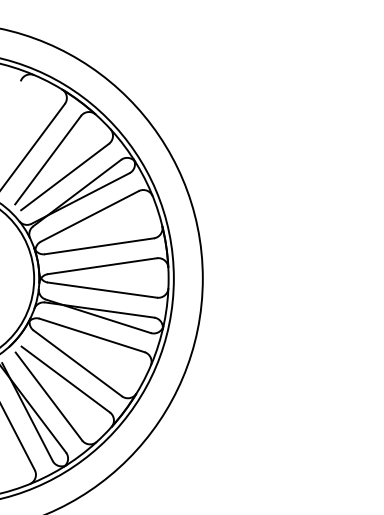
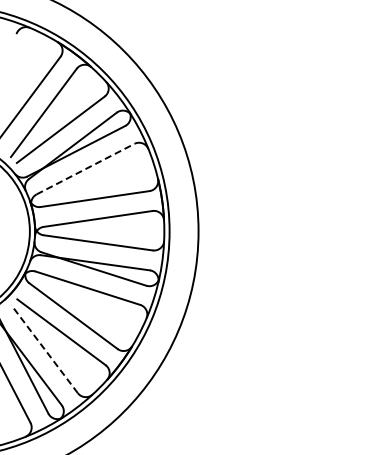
line: (90, 216) -> (86, 169), solid -> dashed
line: (48, 396) -> (44, 349), solid -> dashed

